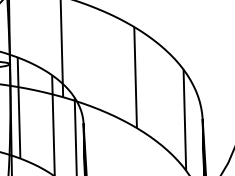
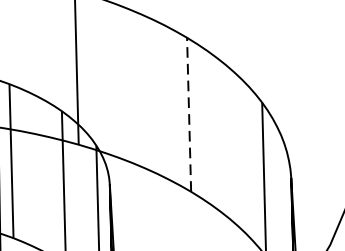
line: (135, 77) -> (188, 114), solid -> dashed

